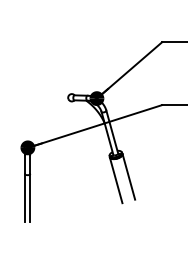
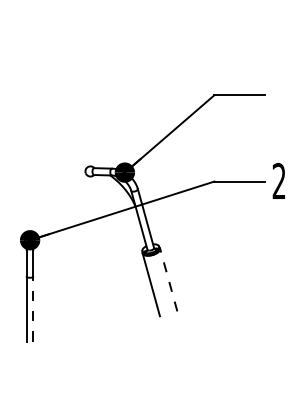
line: (128, 177) -> (168, 280), solid -> dashed
line: (30, 198) -> (33, 309), solid -> dashed

